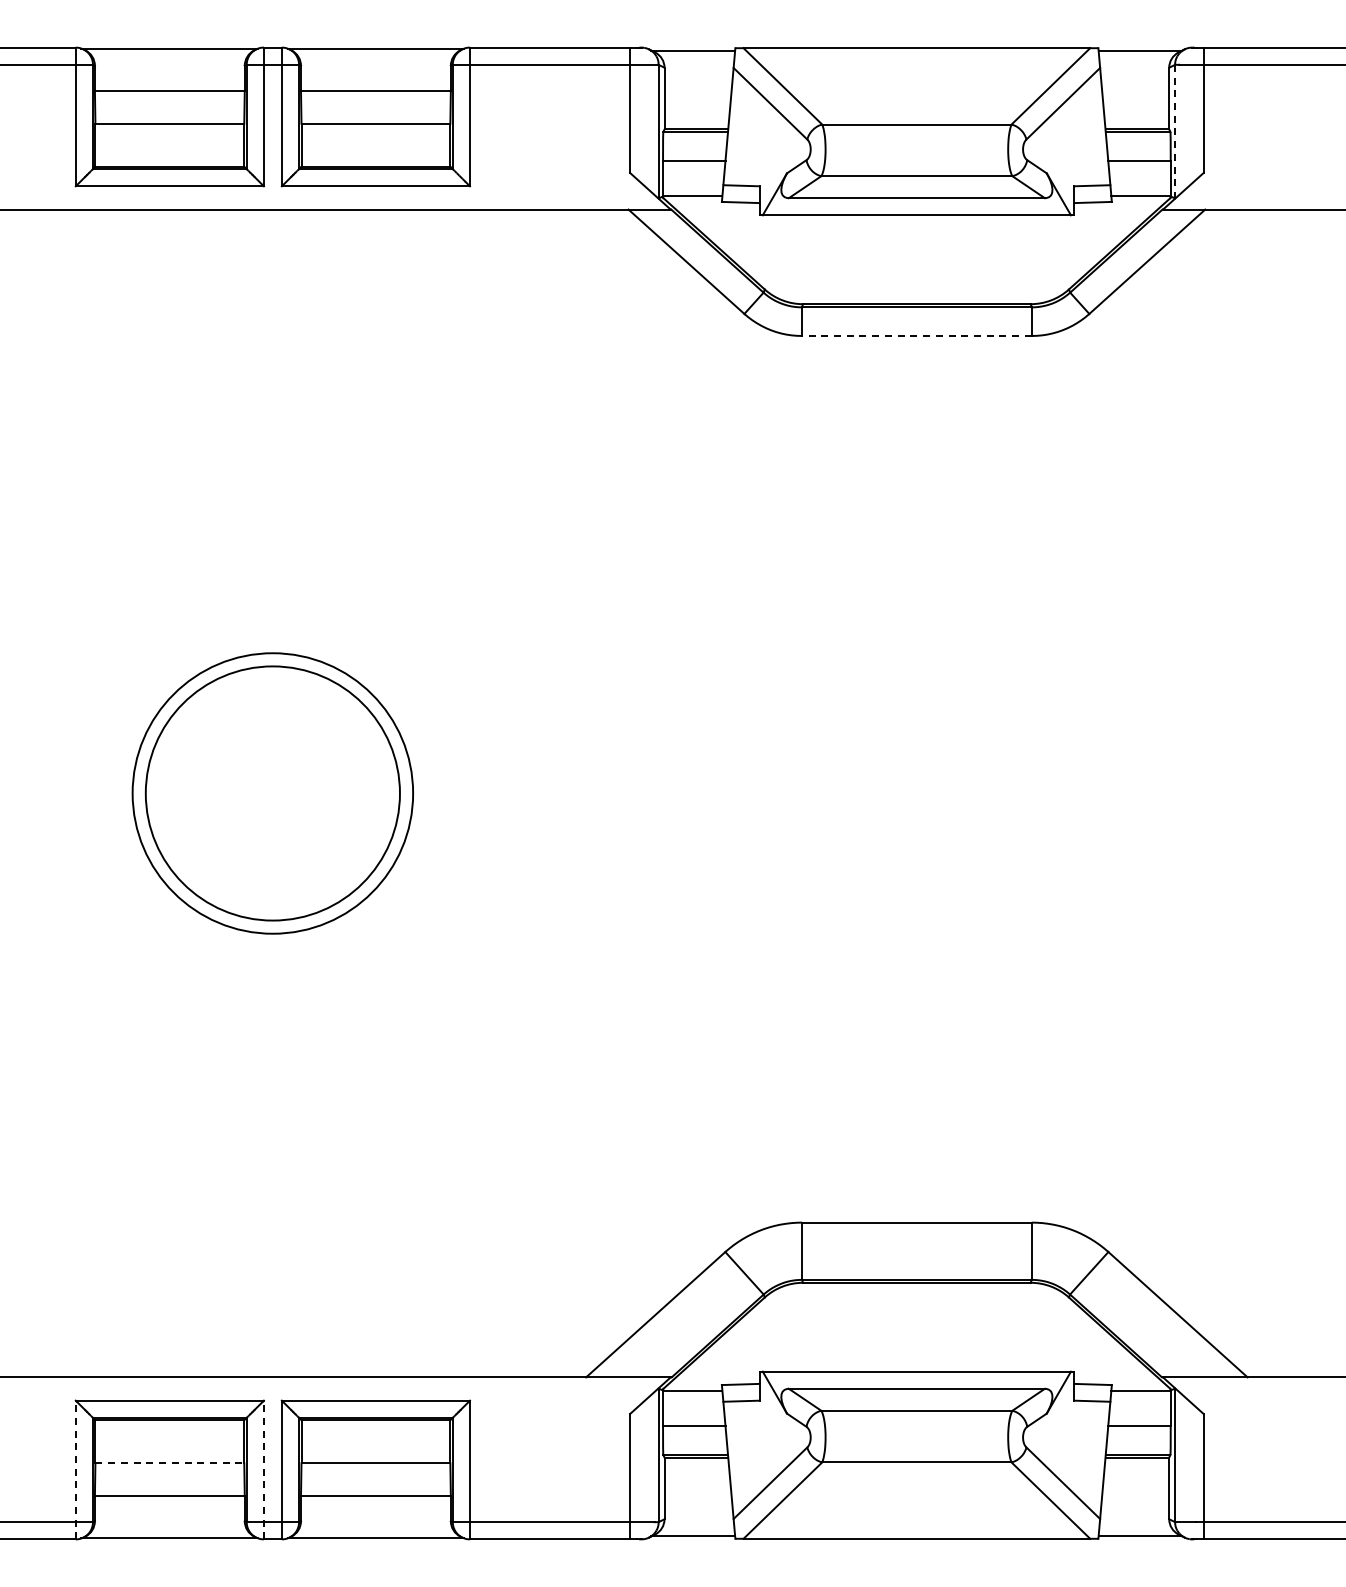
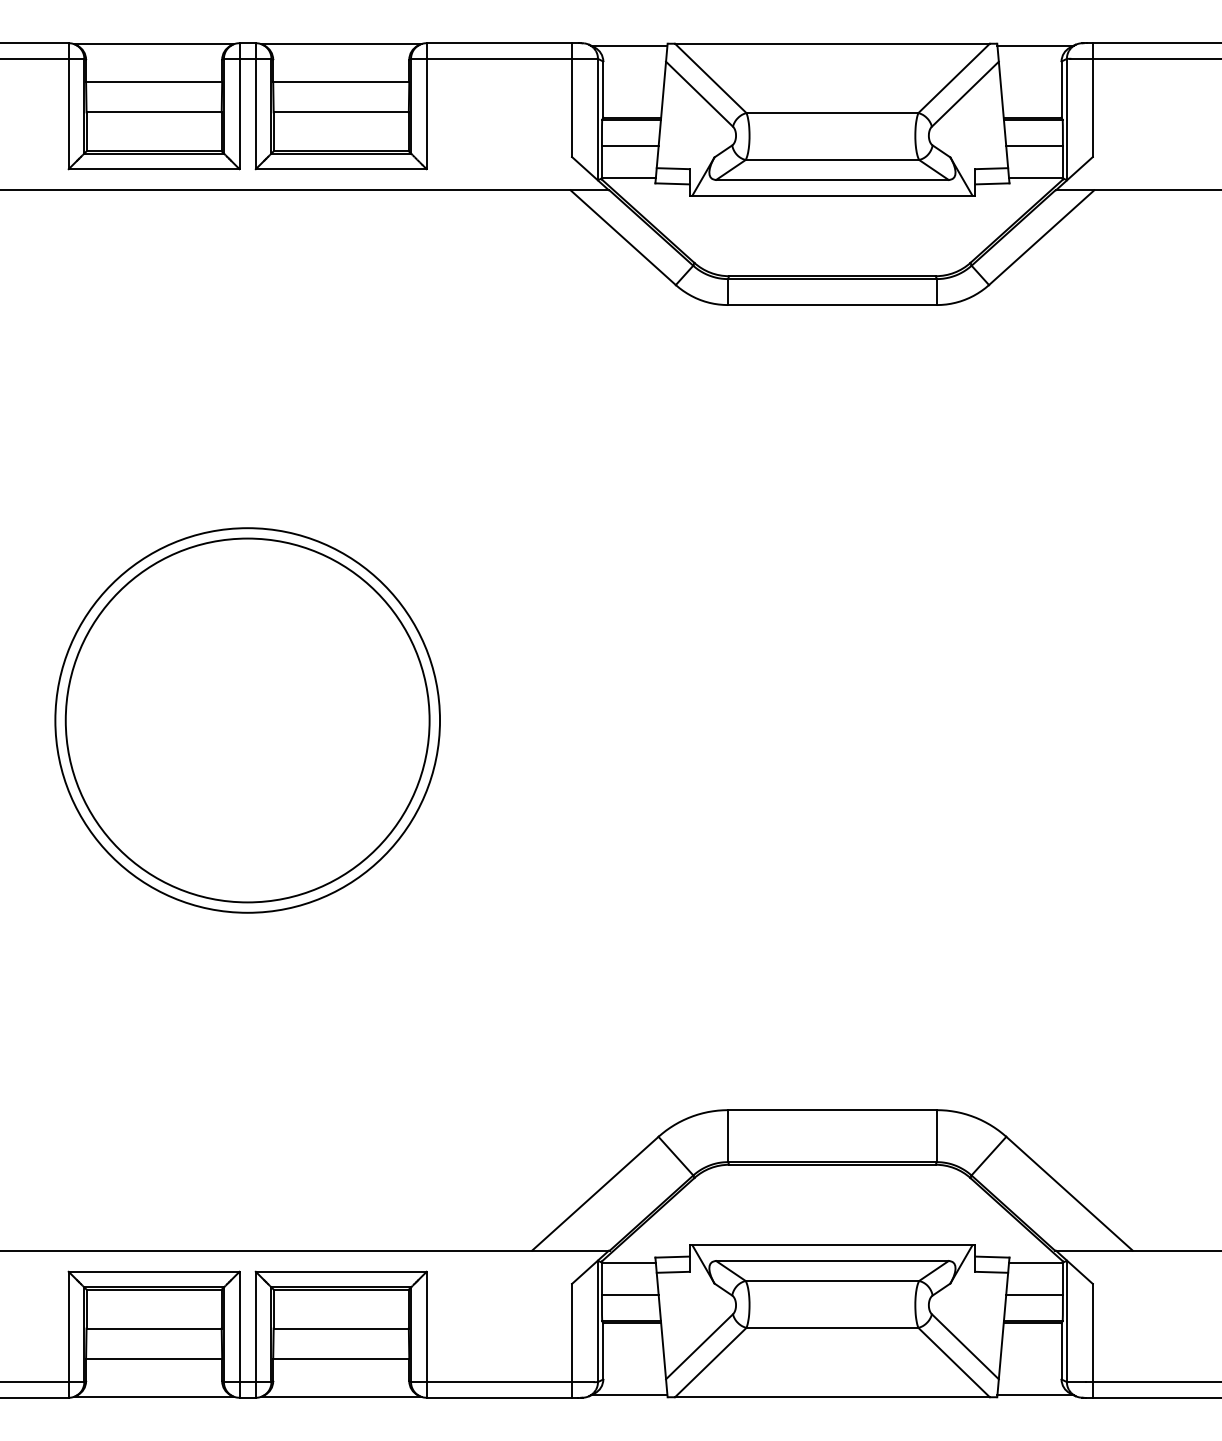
line: (1175, 131) -> (1067, 119), dashed -> solid
line: (916, 336) -> (832, 305), dashed -> solid
circle: (272, 793) -> (247, 720), size x1.43
circle: (272, 793) -> (247, 720), size x1.67
line: (170, 1463) -> (154, 1328), dashed -> solid
line: (75, 1469) -> (68, 1334), dashed -> solid
line: (263, 1469) -> (239, 1334), dashed -> solid

